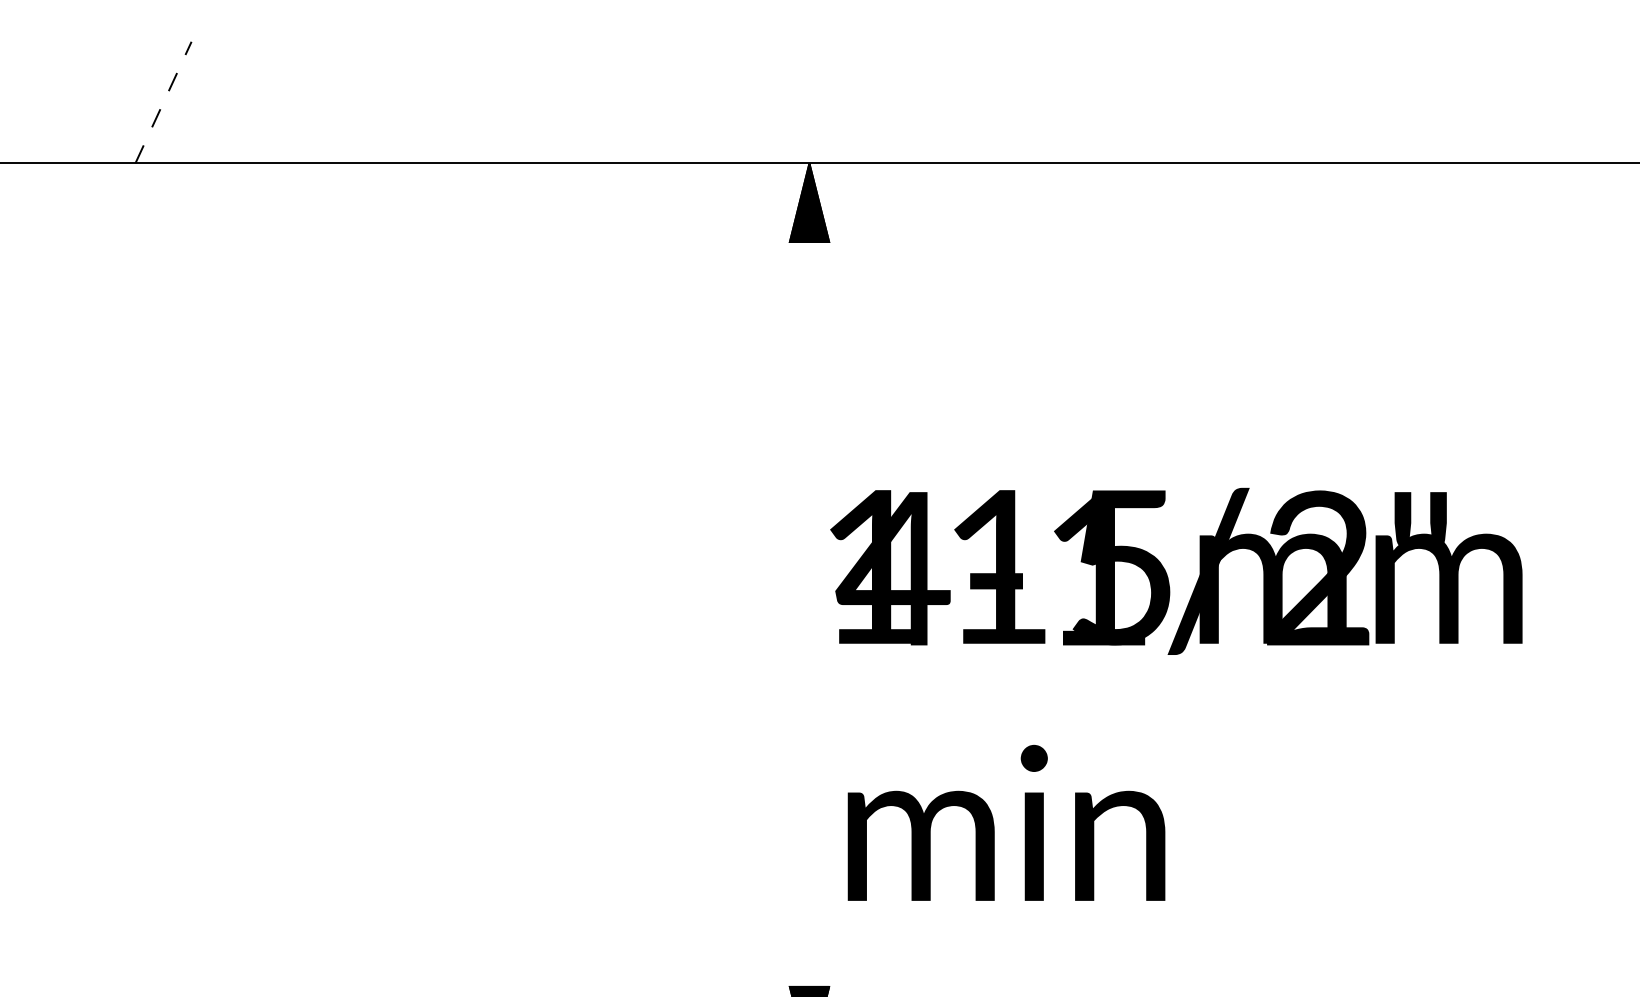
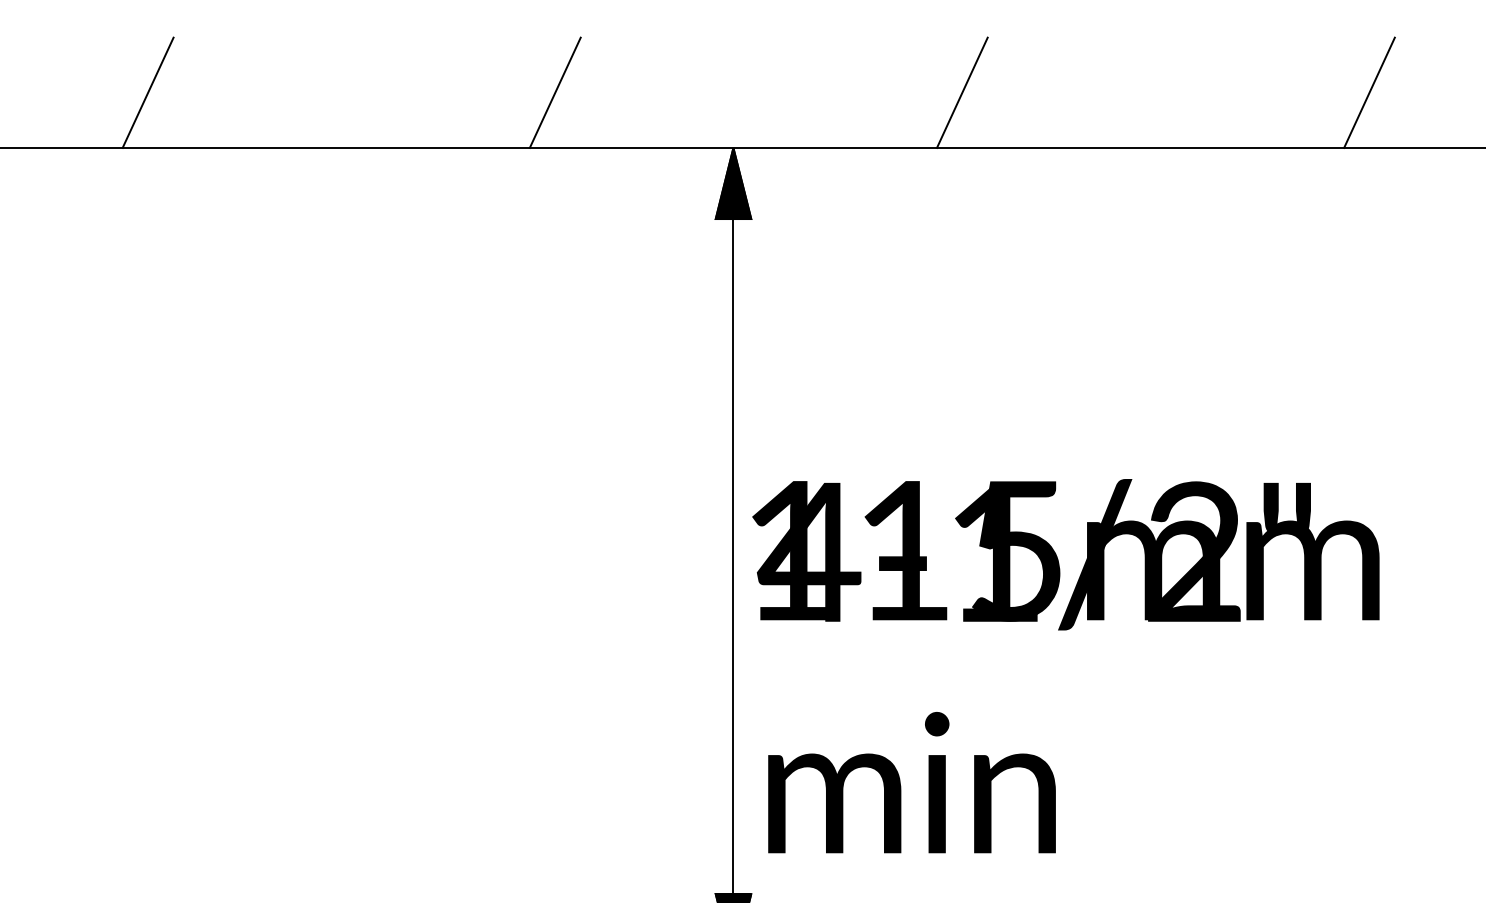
line: (163, 102) -> (148, 92), dashed -> solid
line: (612, 102) -> (554, 92), added
line: (1062, 102) -> (962, 92), added
line: (1511, 102) -> (1369, 92), added
line: (809, 613) -> (733, 555), added
text: (1176, 693) -> (1066, 665), moved

